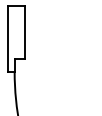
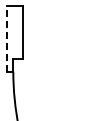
line: (7, 38) -> (6, 38), solid -> dashed

